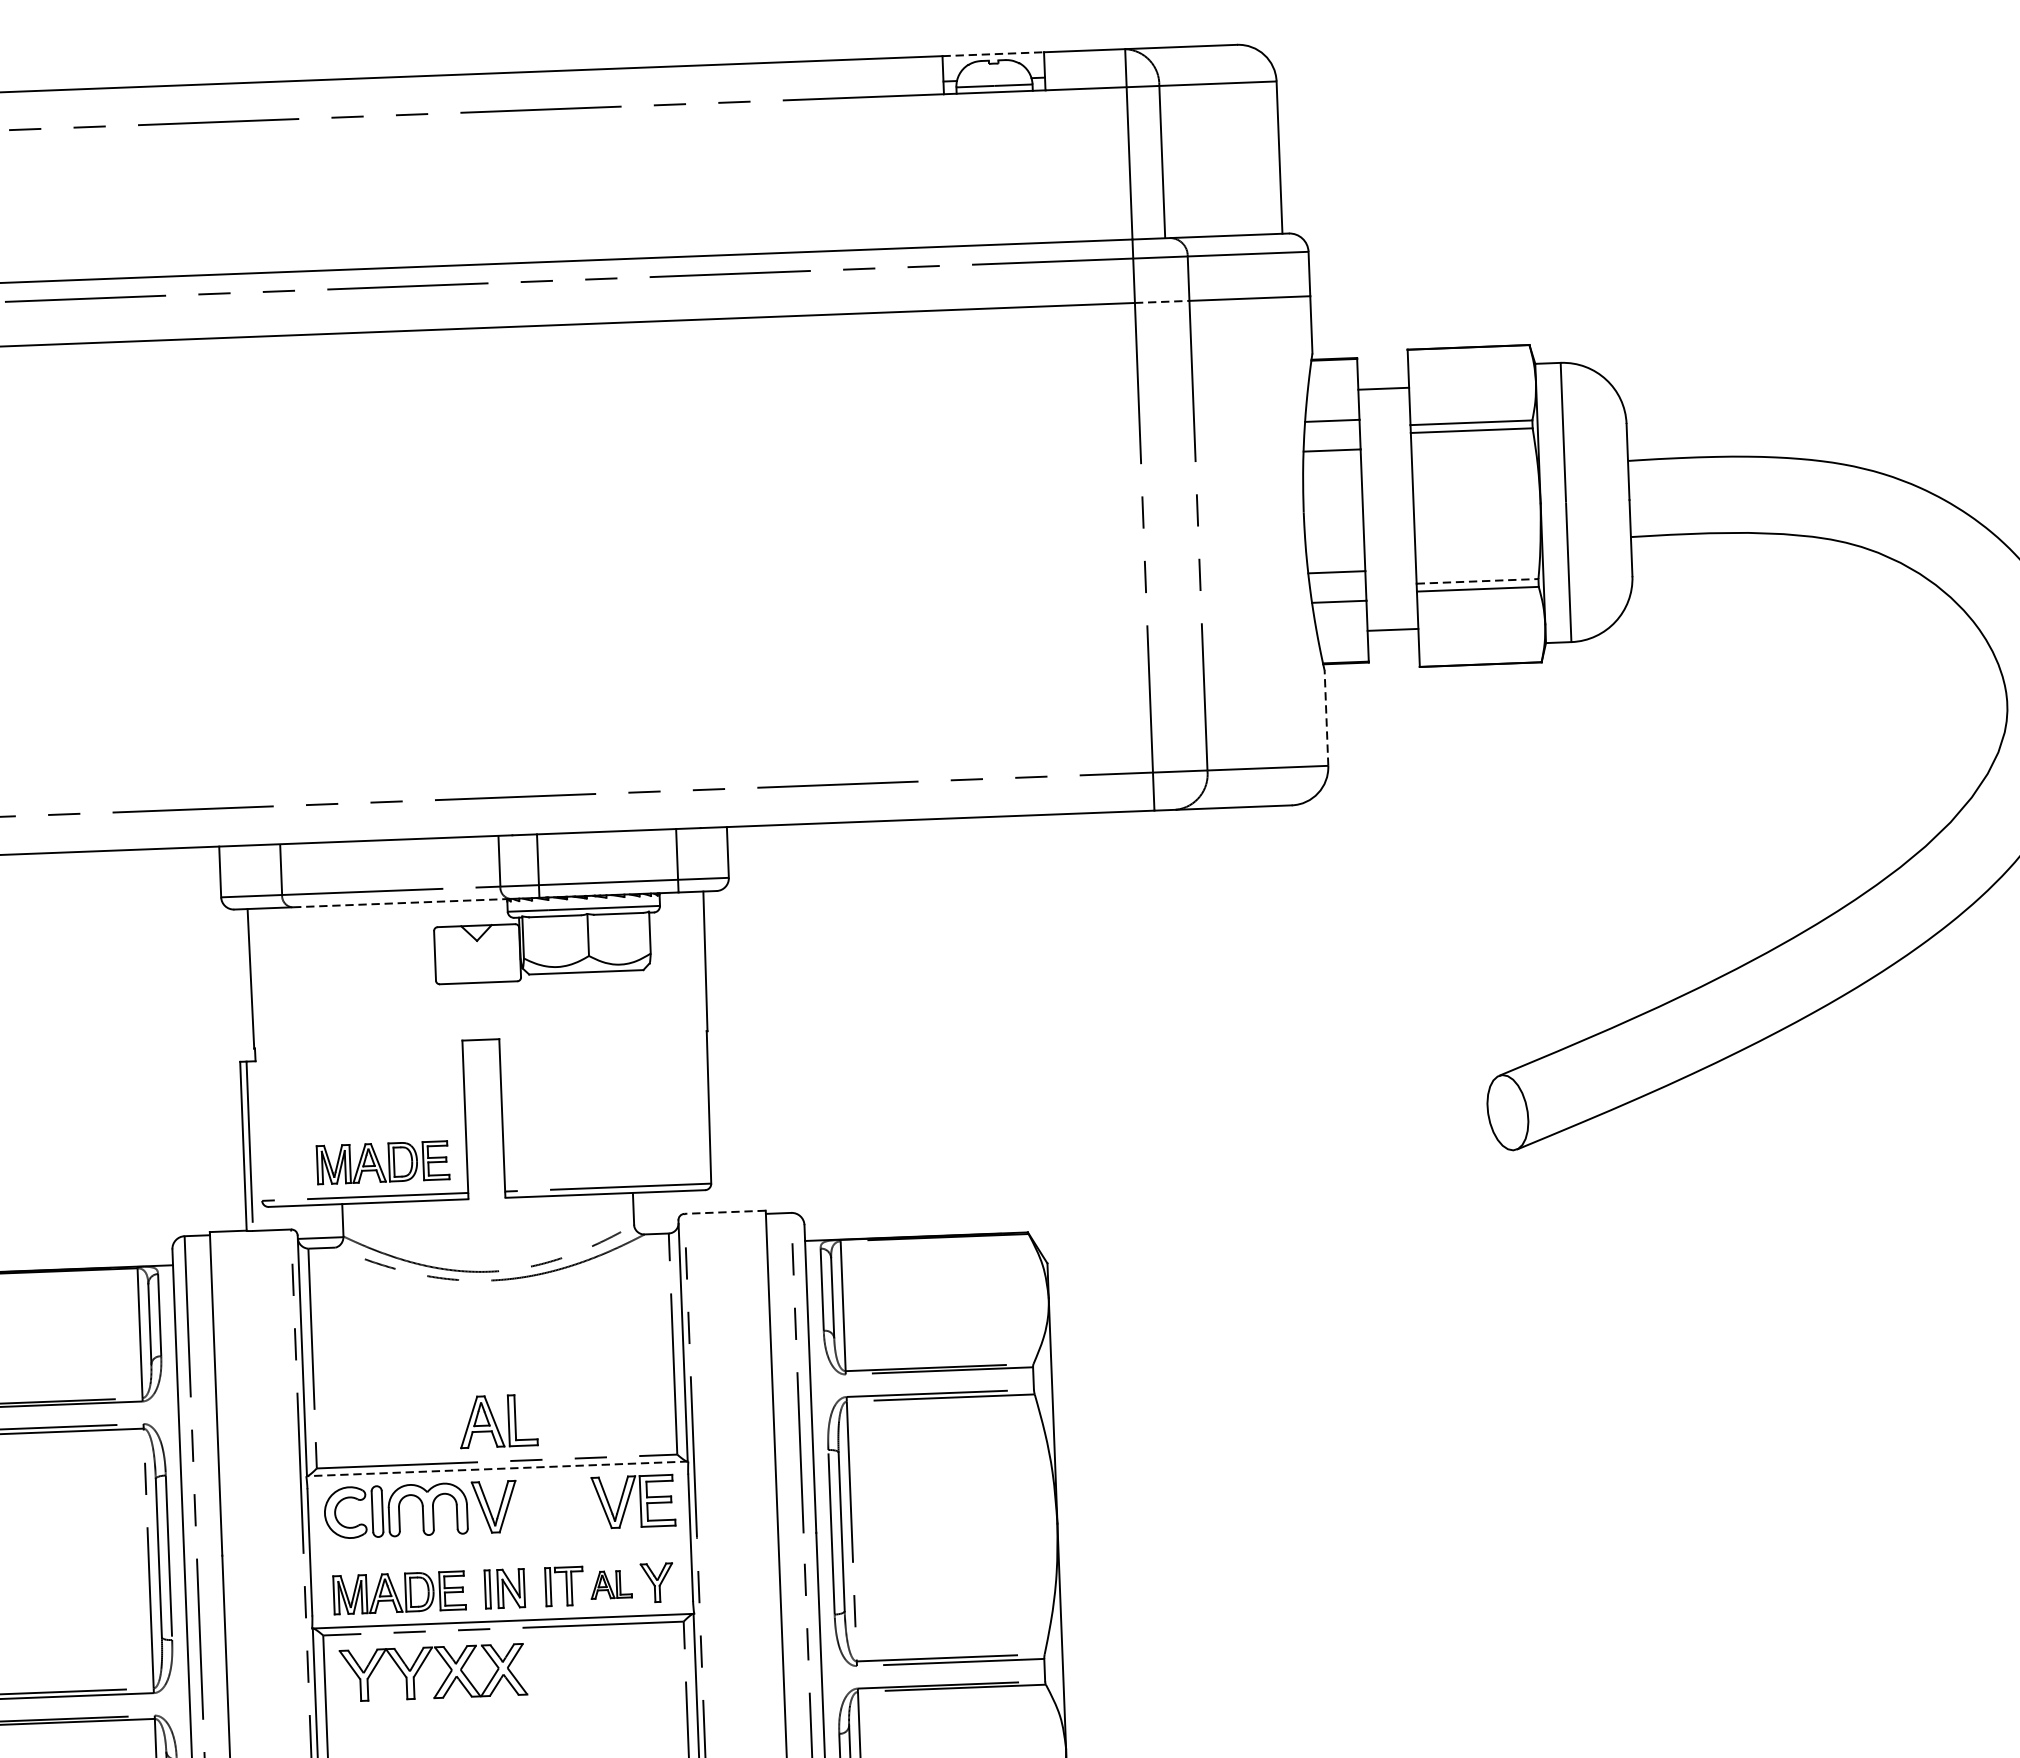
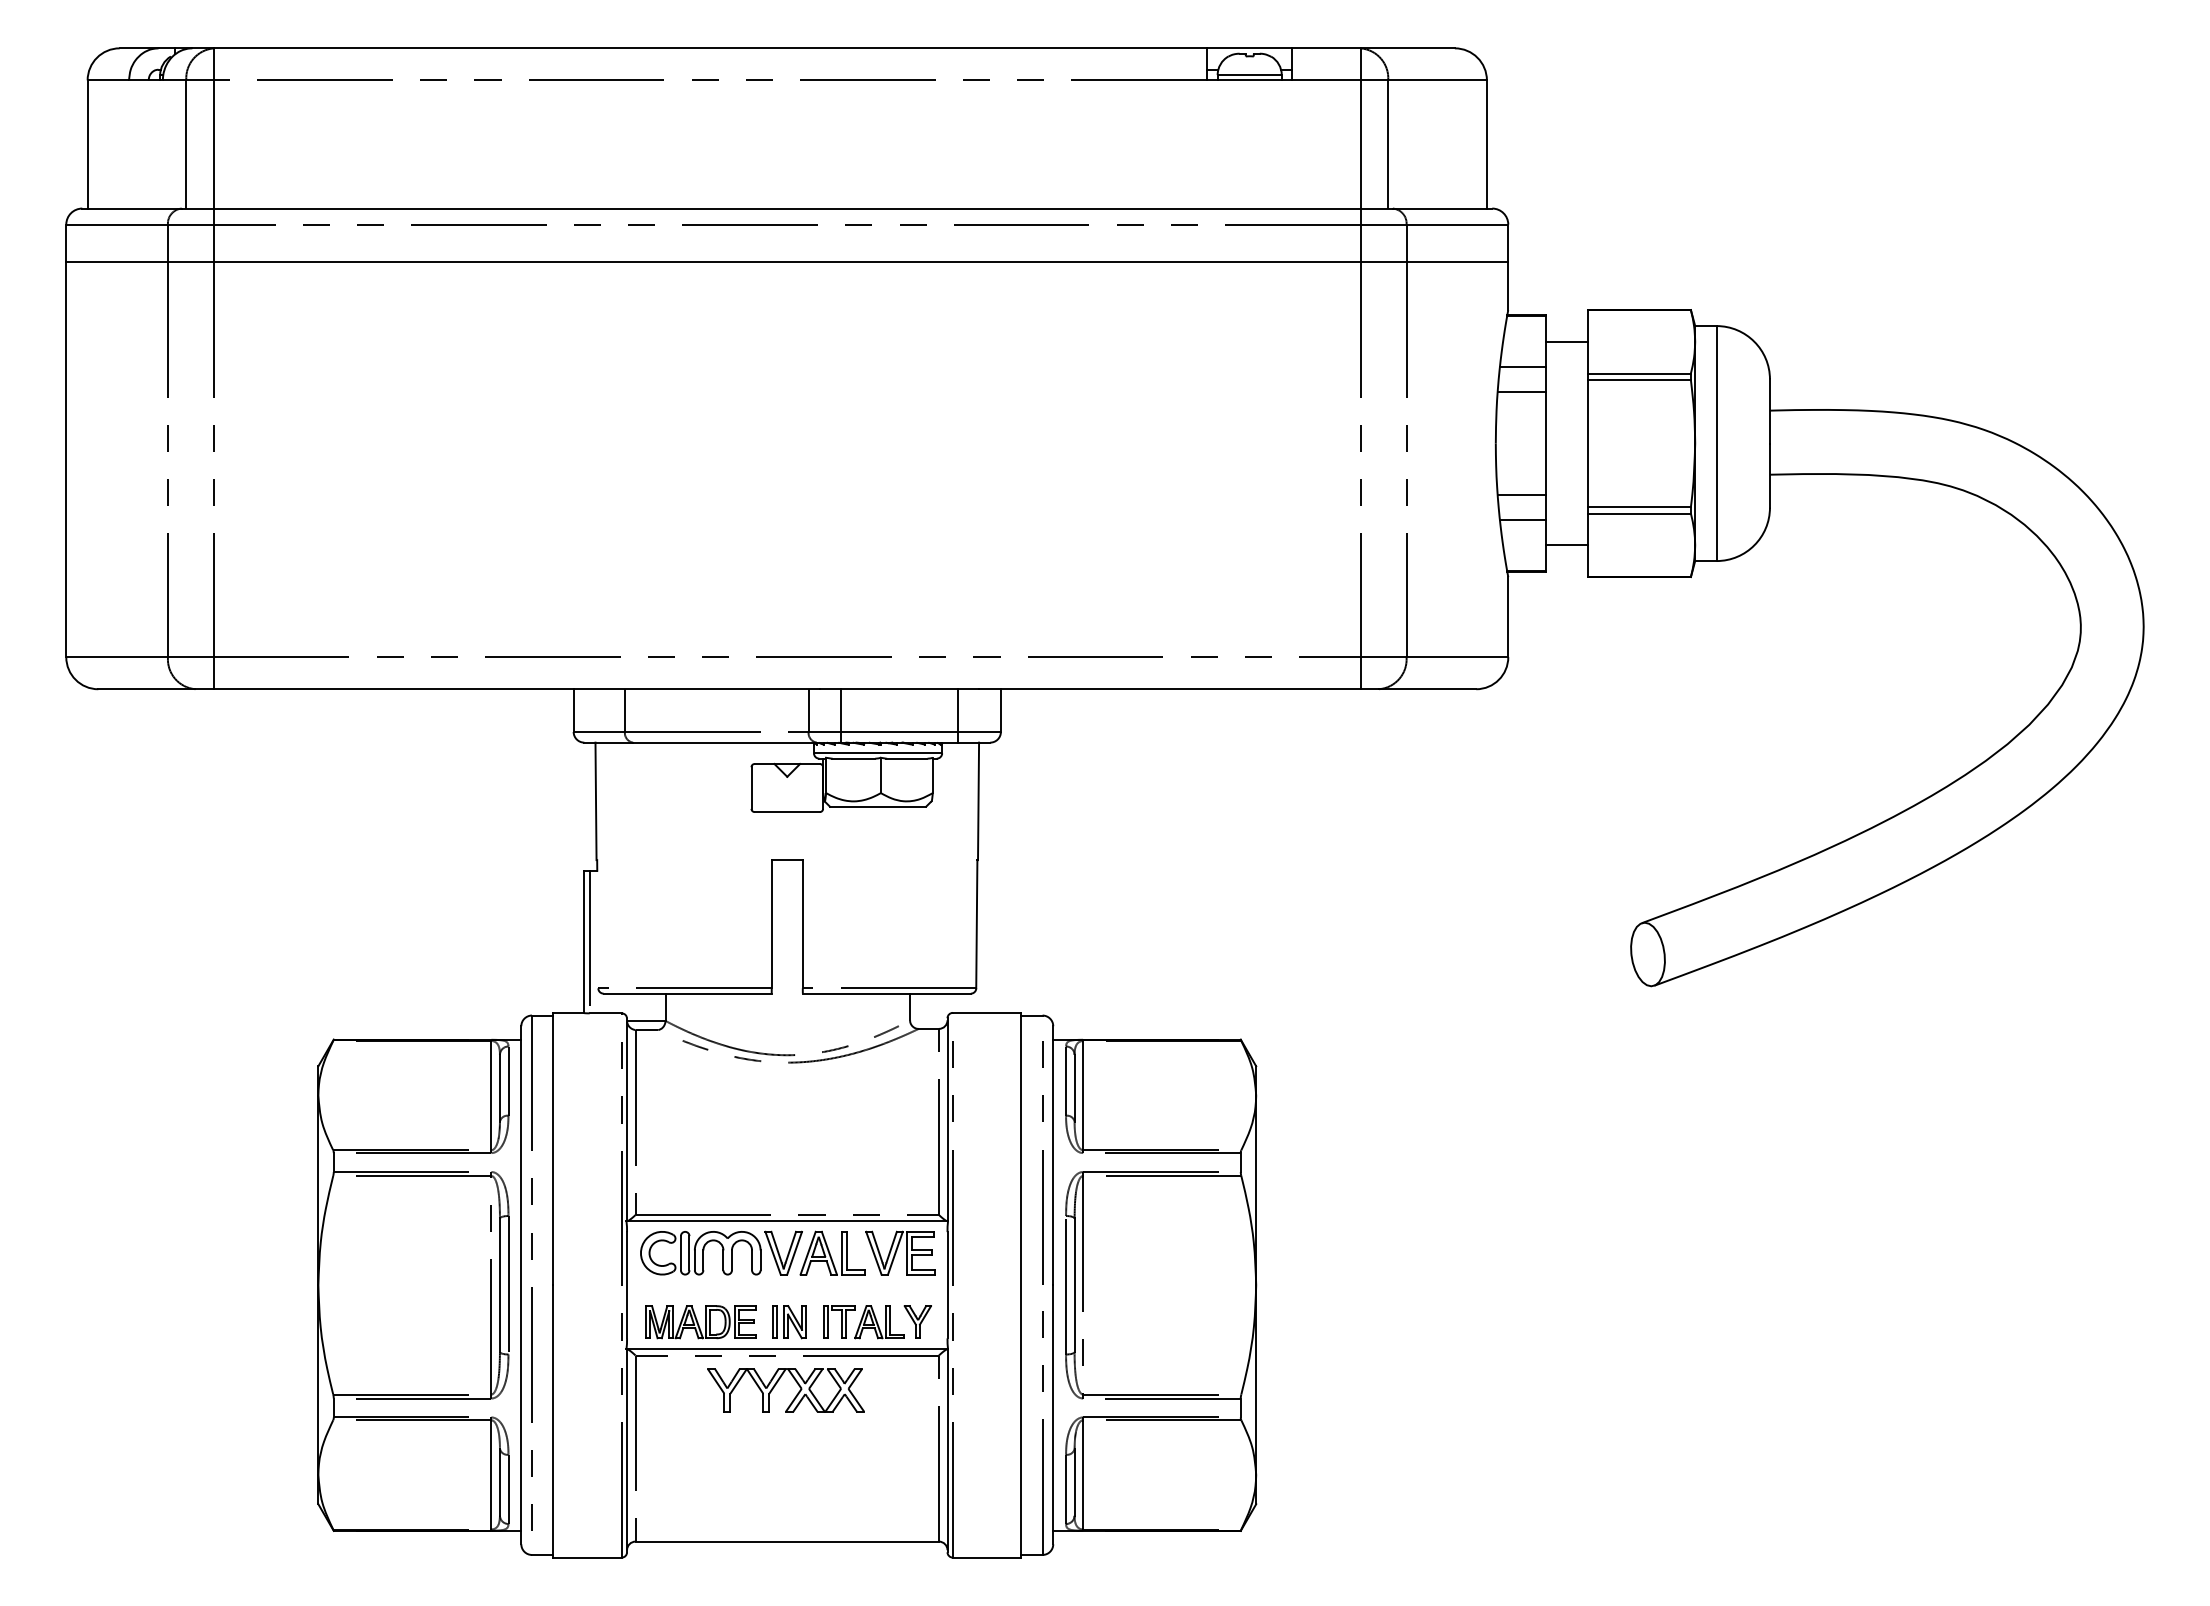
line: (993, 54) -> (1249, 48), dashed -> solid
line: (1161, 301) -> (1383, 261), dashed -> solid
line: (1478, 580) -> (1640, 506), dashed -> solid
line: (1326, 717) -> (1508, 616), dashed -> solid
line: (400, 902) -> (724, 742), dashed -> solid
part: (382, 1163) -> (700, 960), removed
line: (724, 1211) -> (986, 1012), dashed -> solid
part: (498, 1420) -> (832, 1252), moved
line: (497, 1469) -> (787, 1221), dashed -> solid
part: (611, 1585) -> (879, 1322), size x1.43
part: (423, 1664) -> (777, 1383), moved

